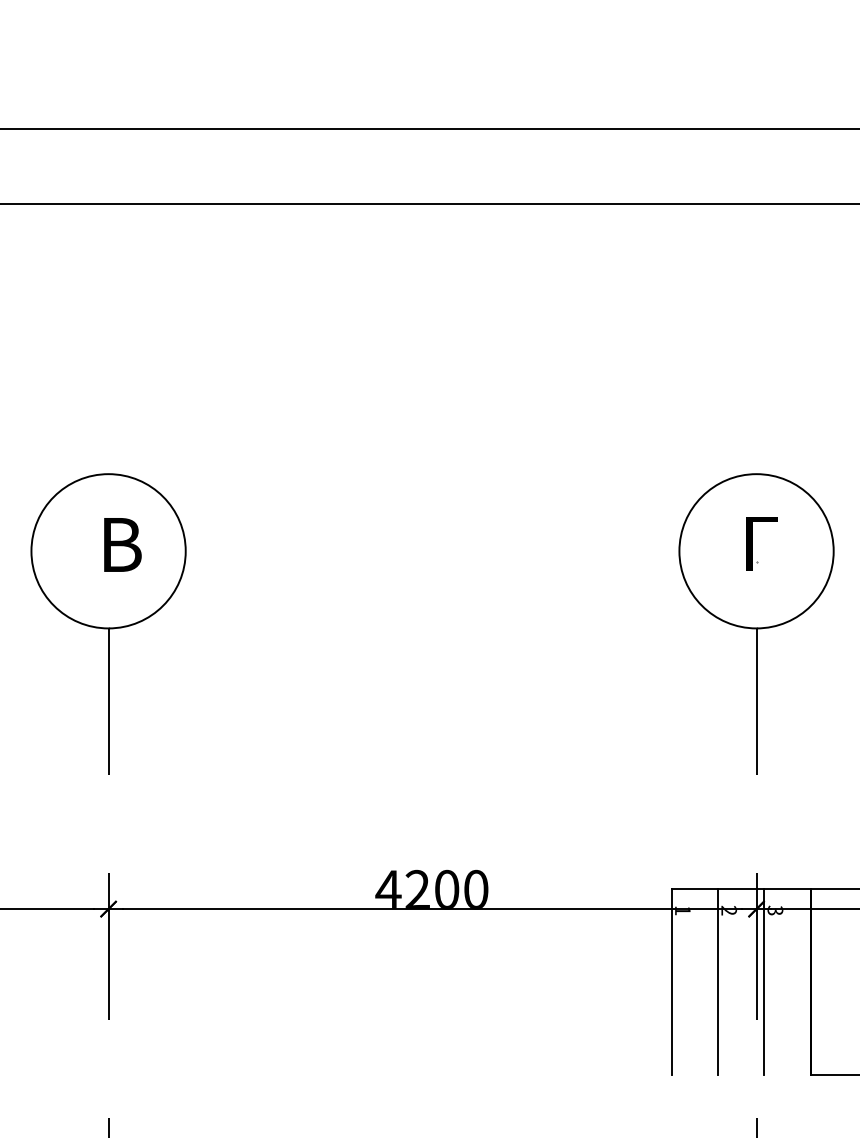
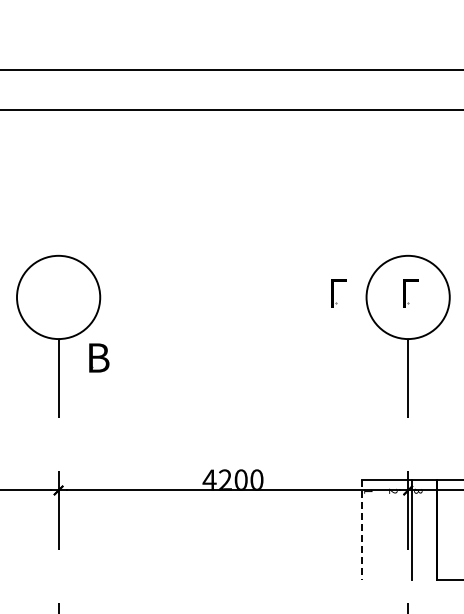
part: (123, 543) -> (99, 357), moved
part: (627, 543) -> (338, 293), added
line: (671, 981) -> (362, 529), solid -> dashed
line: (718, 981) -> (387, 529), removed

